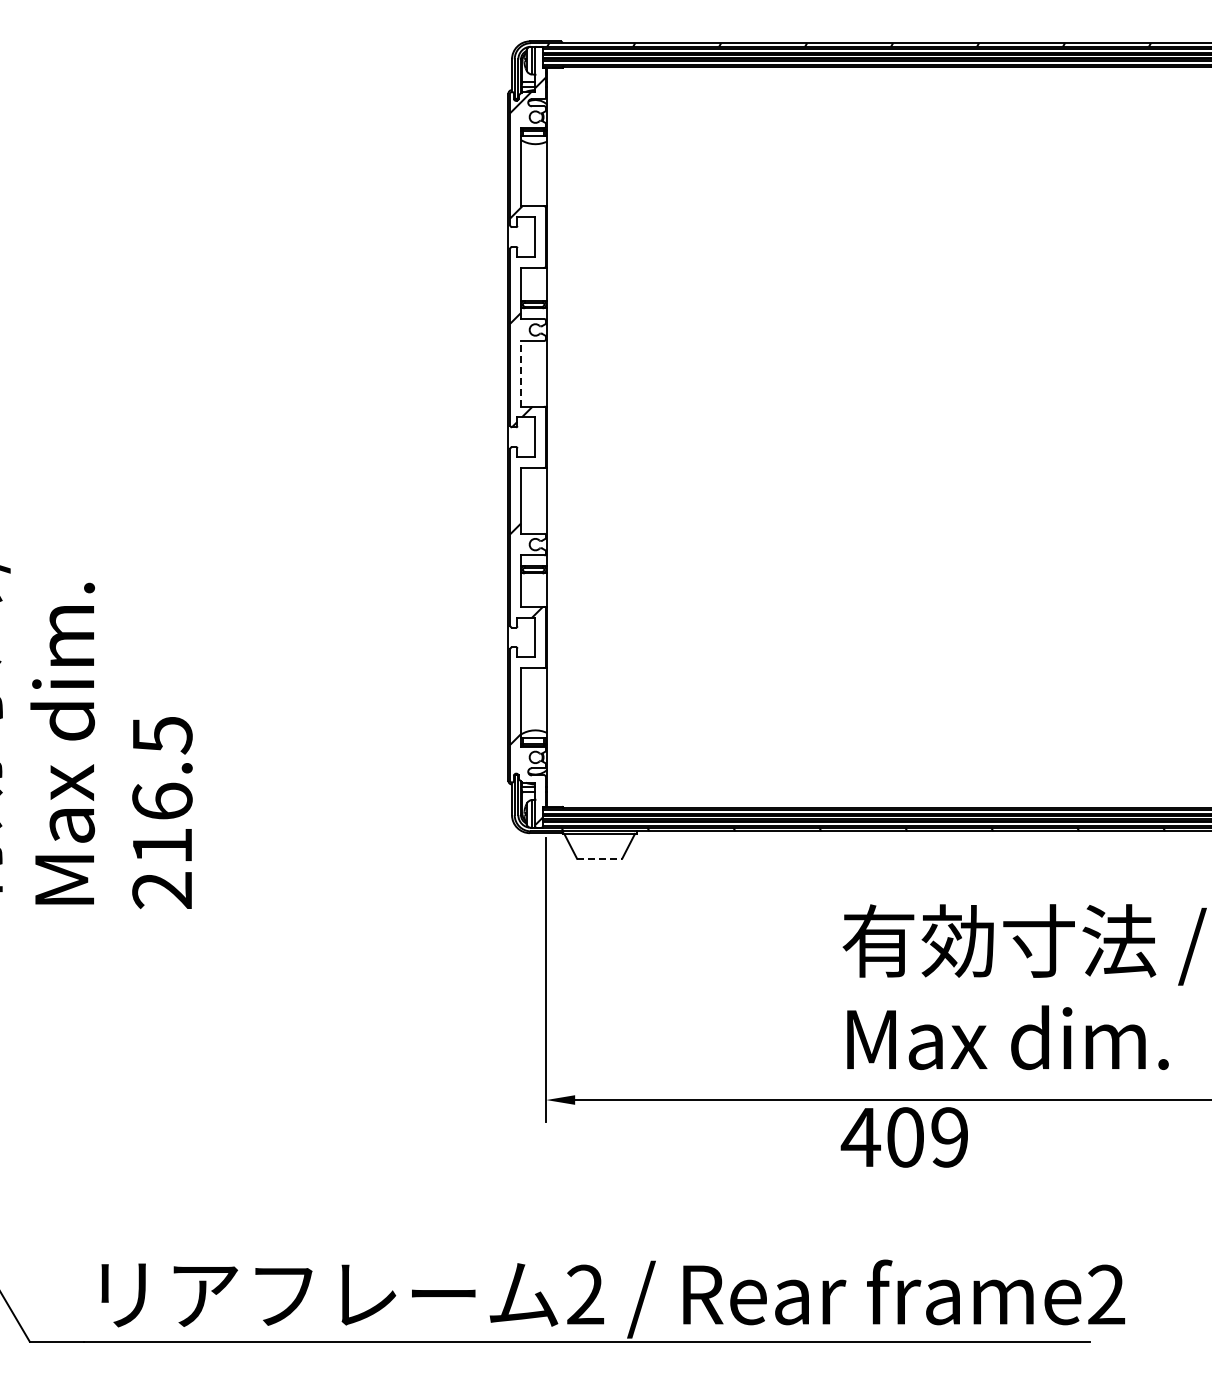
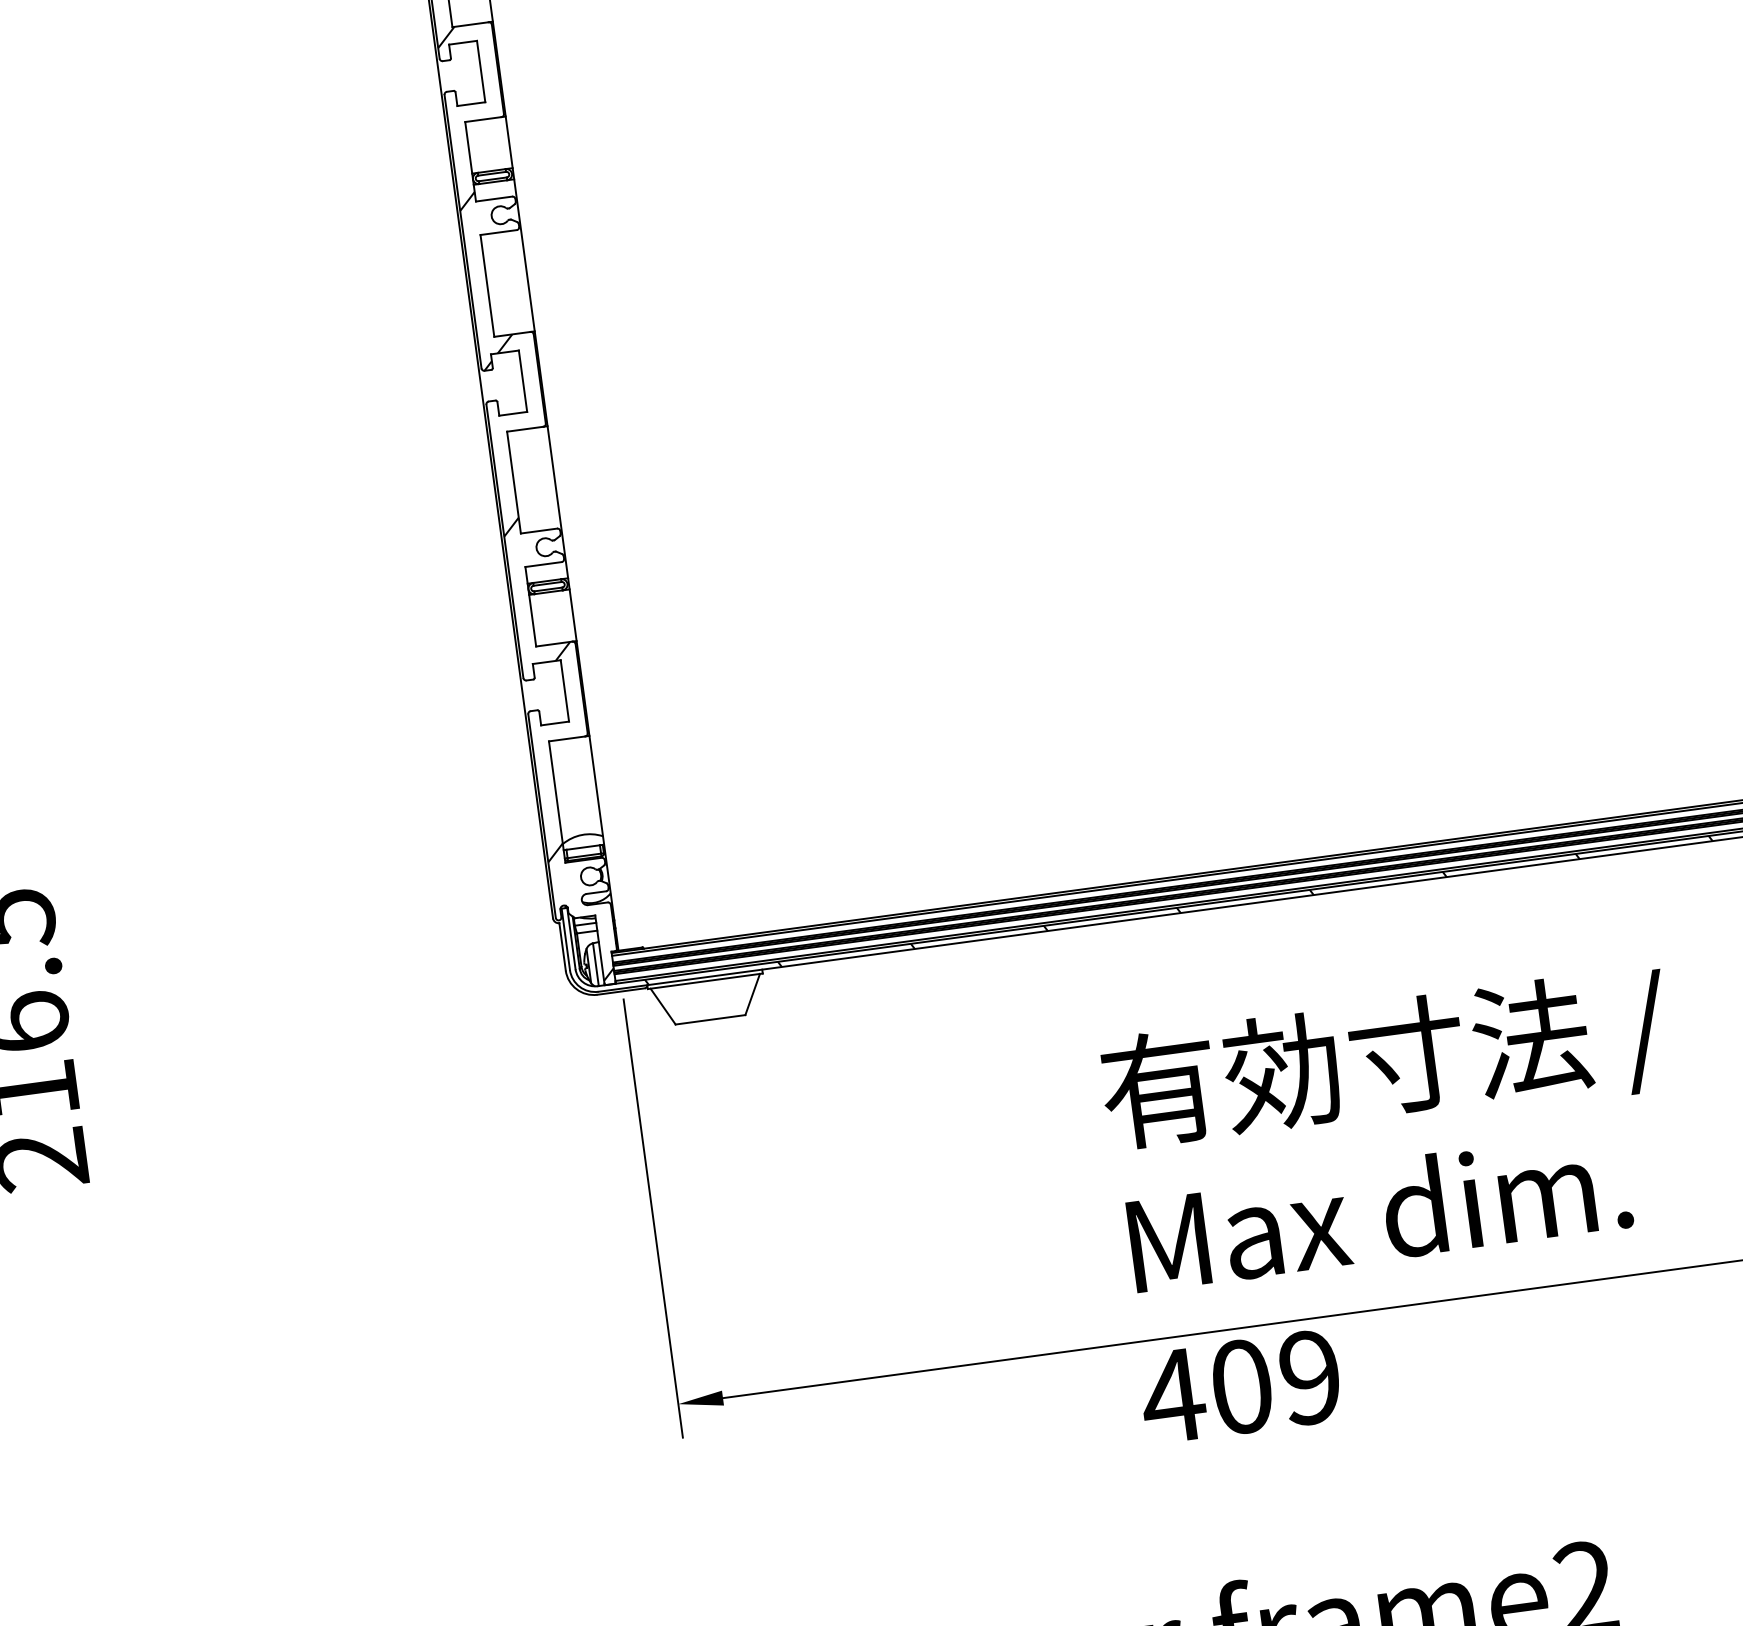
line: (521, 373) -> (488, 285), dashed -> solid
line: (599, 858) -> (710, 1019), dashed -> solid

